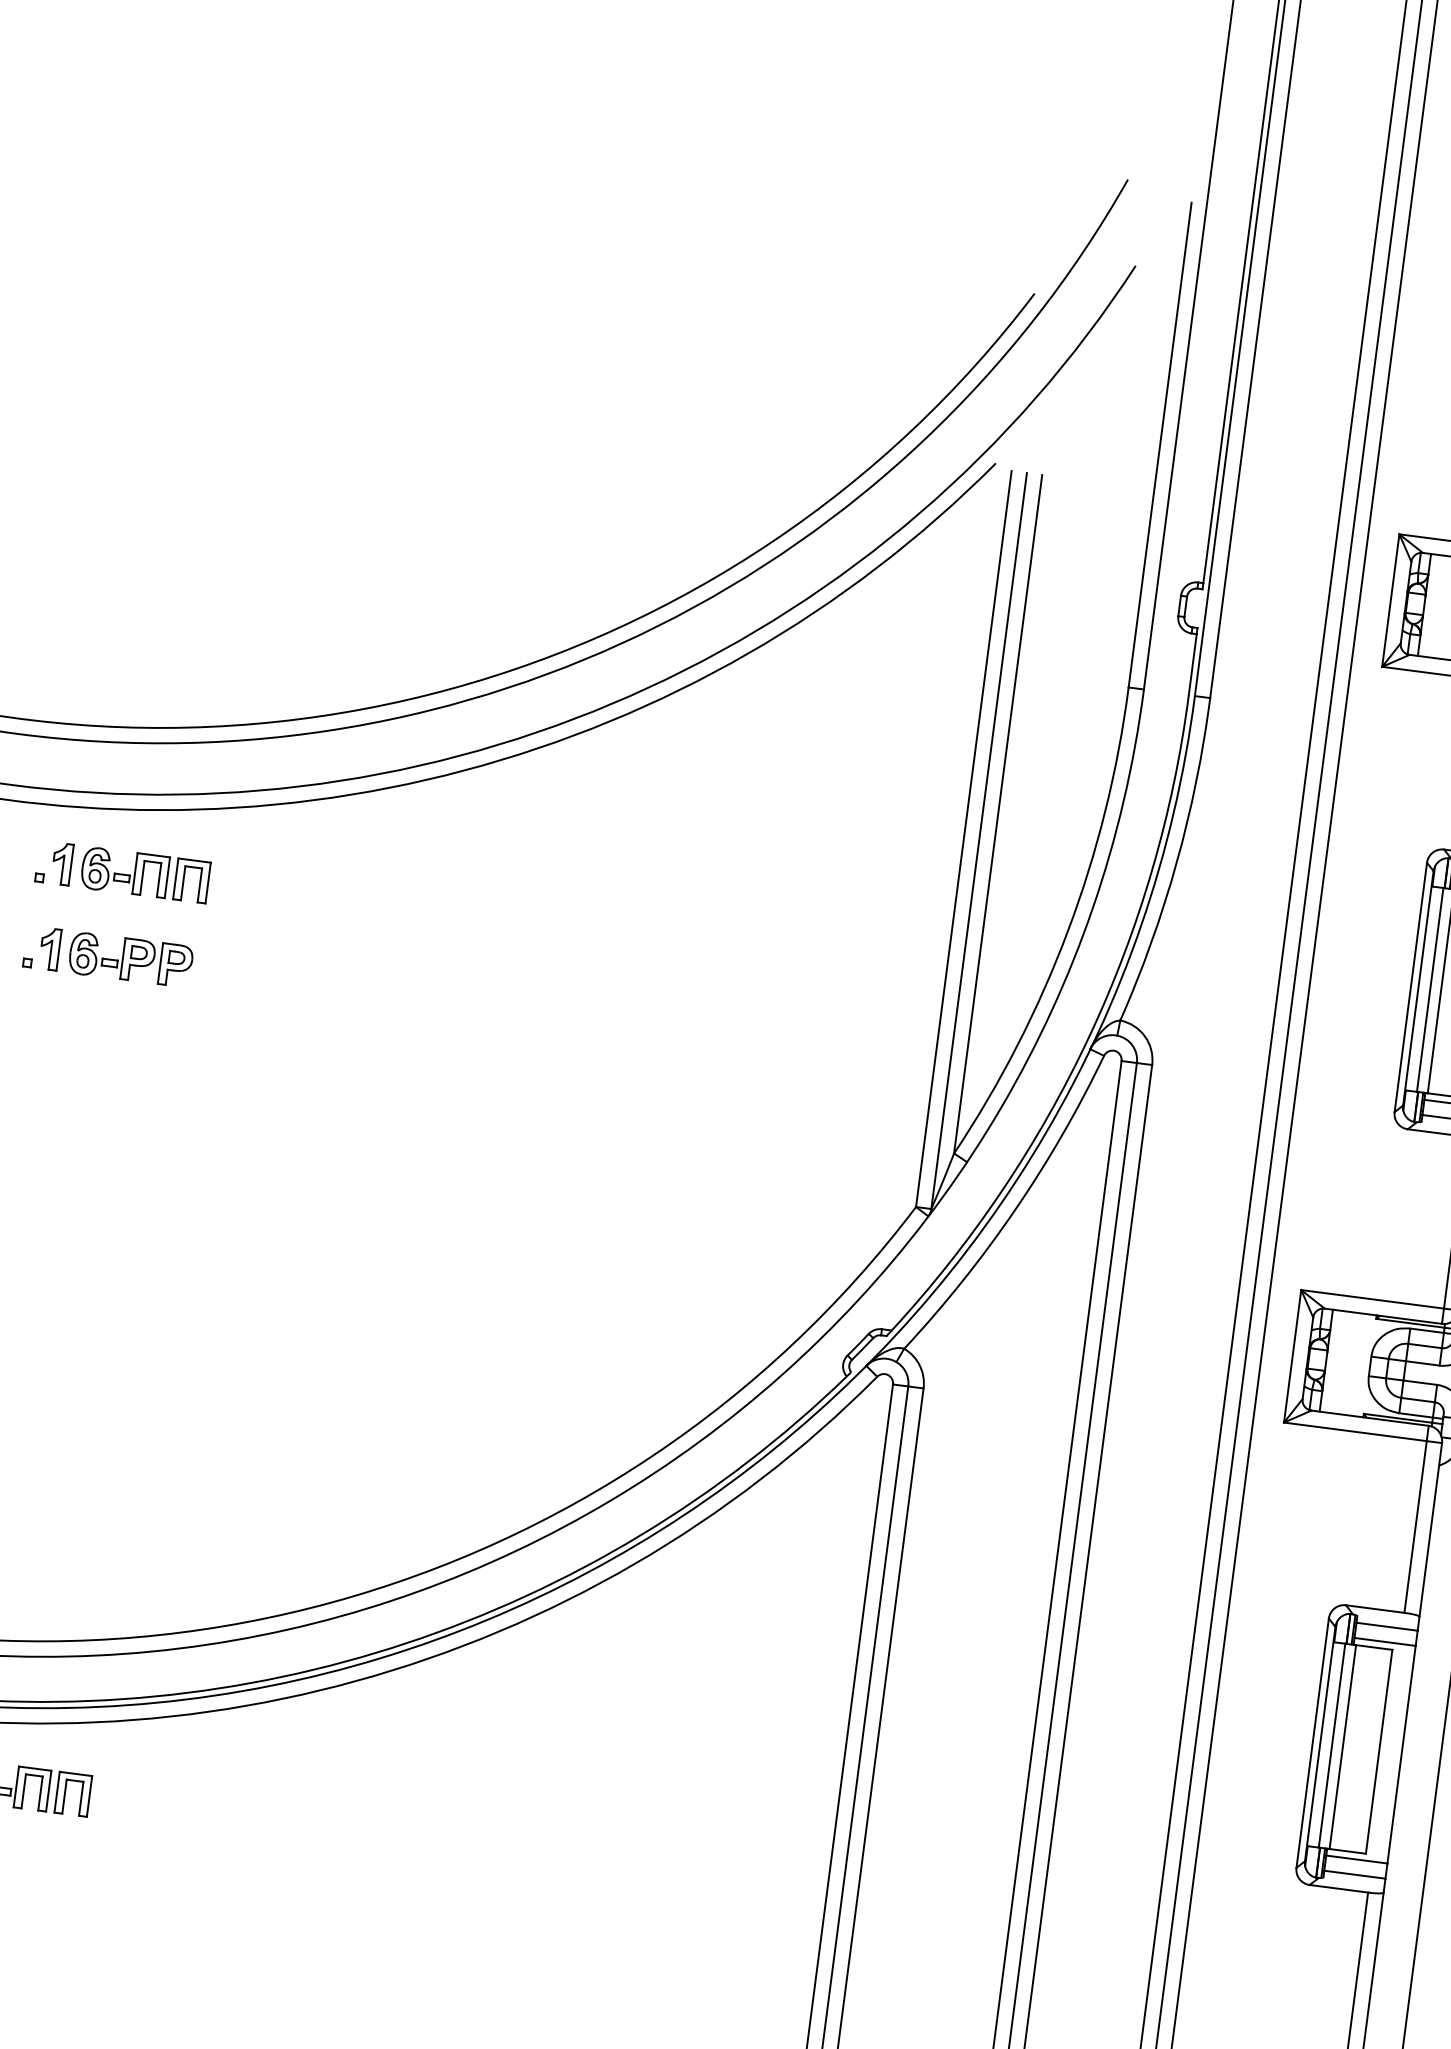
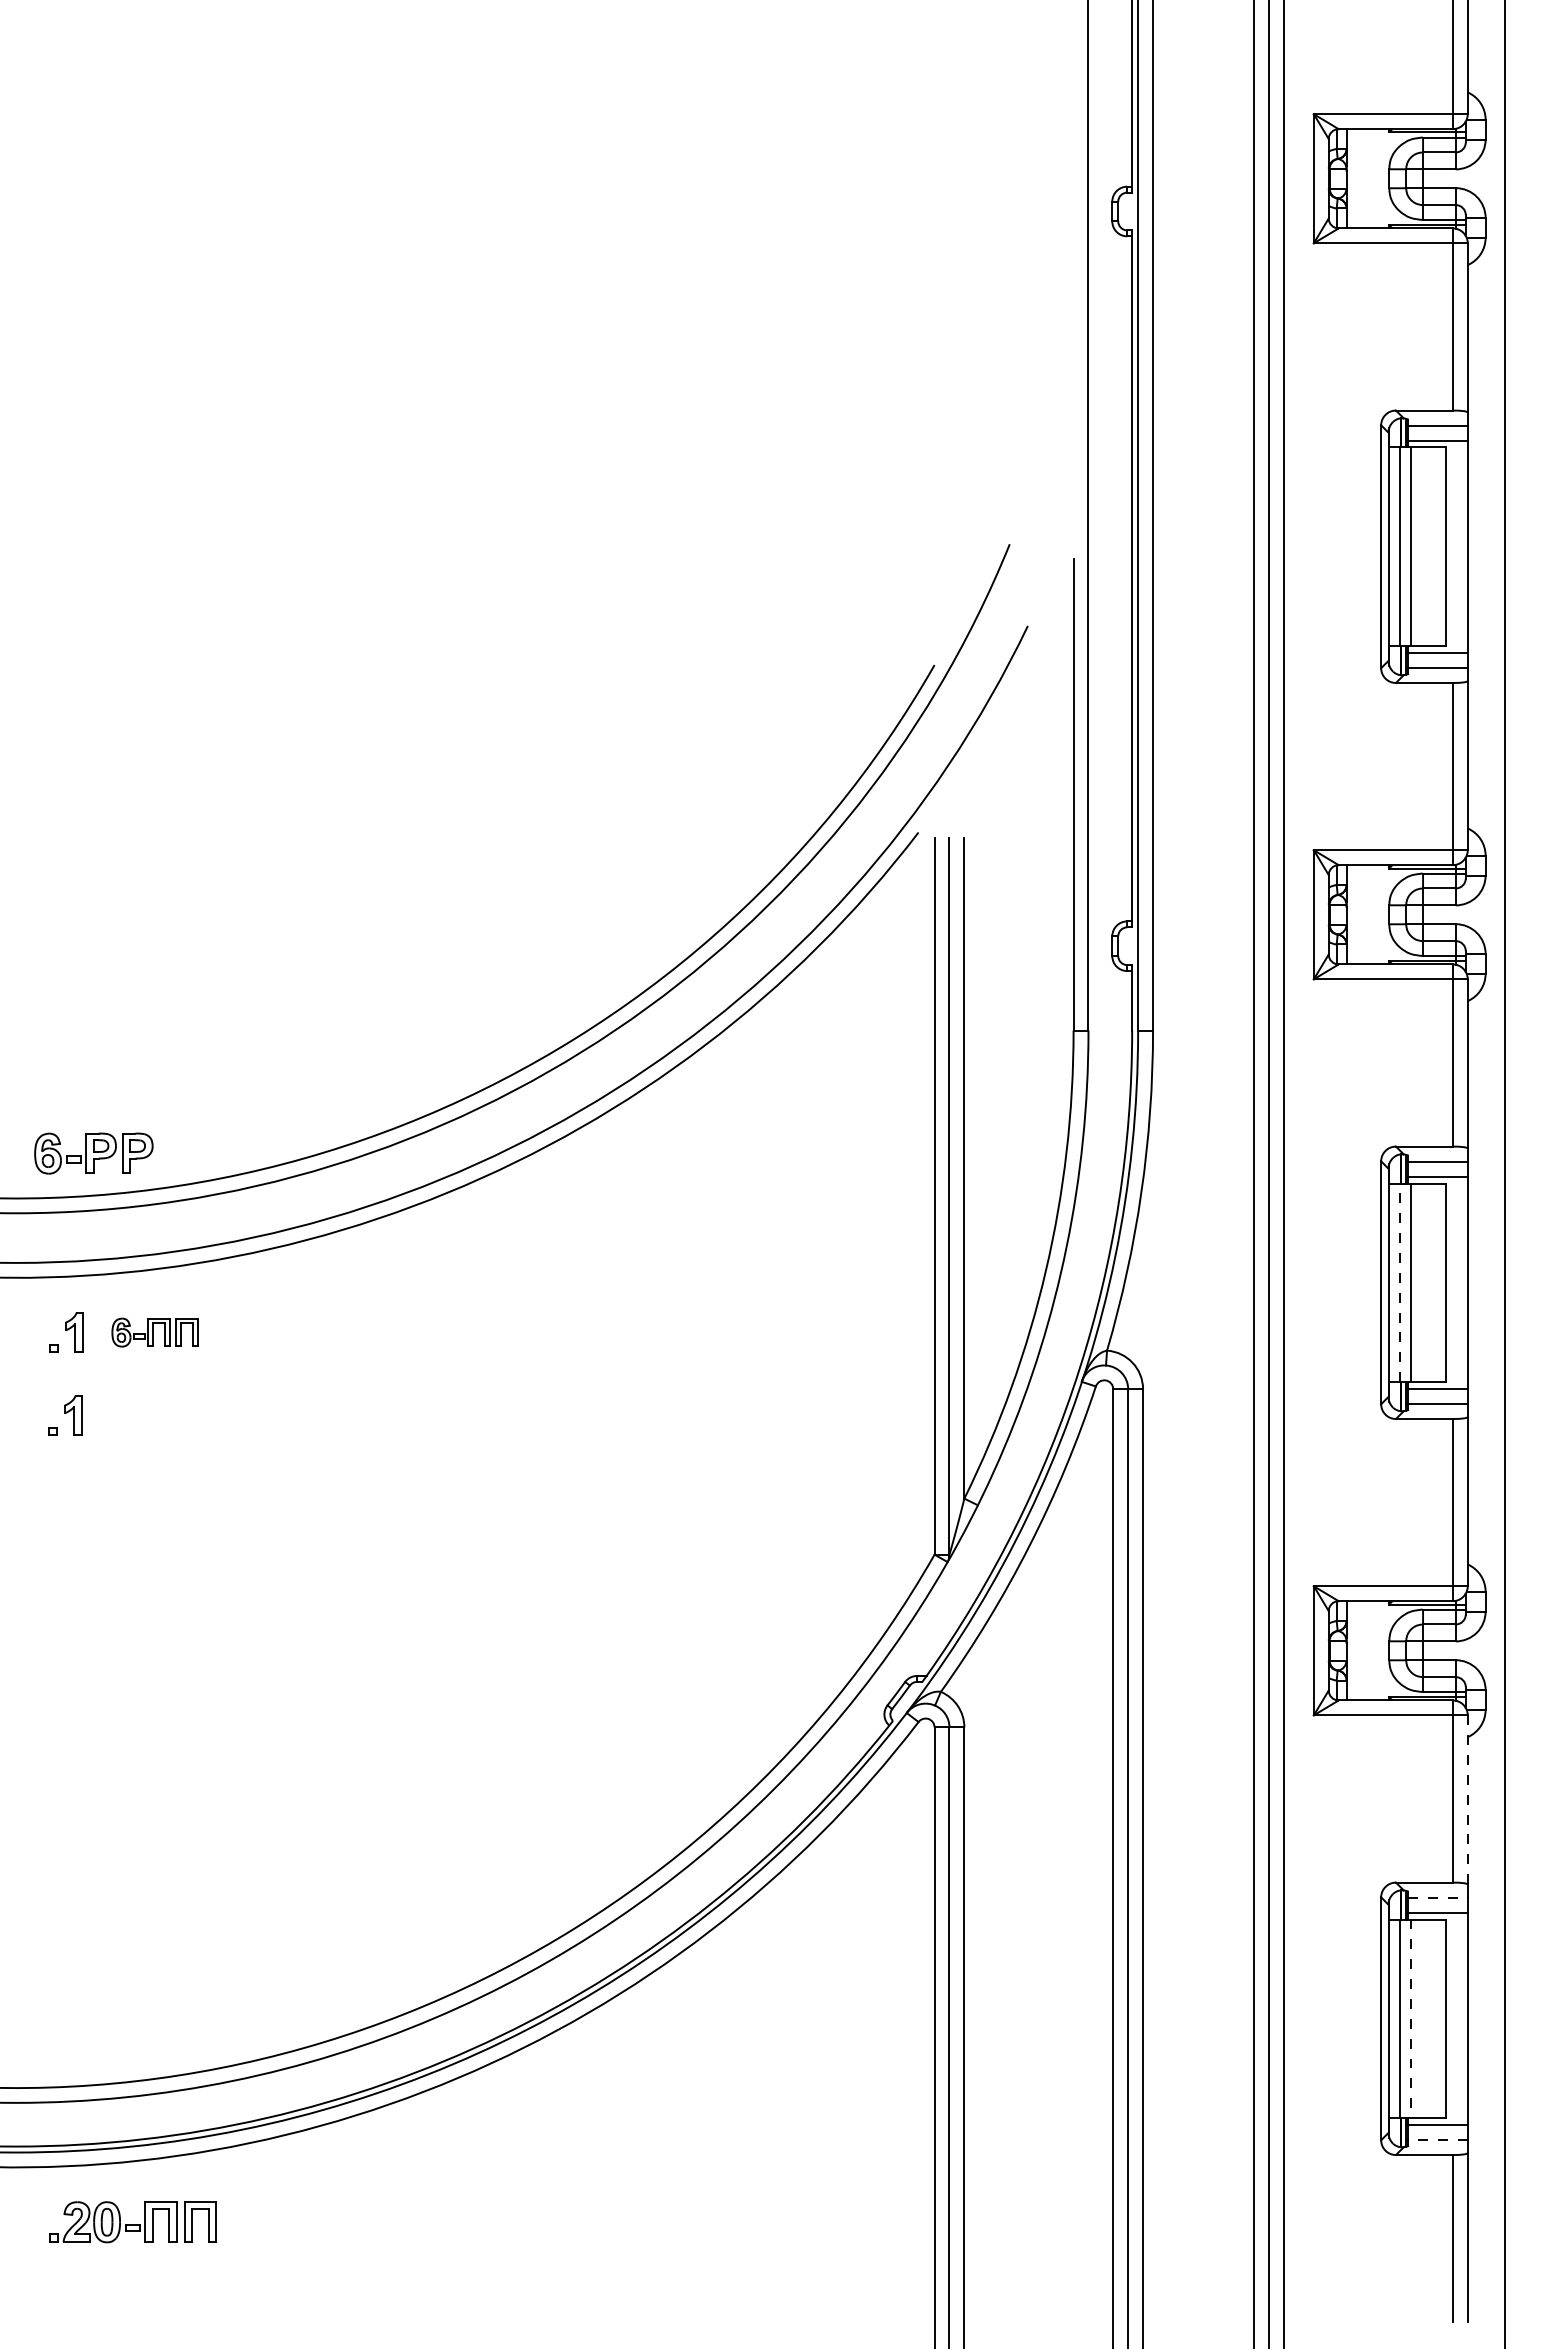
part: (144, 874) -> (154, 1332), size x0.7
part: (130, 959) -> (93, 1153), moved
line: (1430, 989) -> (1400, 1282), solid -> dashed
line: (1430, 1529) -> (1467, 1799), solid -> dashed
line: (1386, 1627) -> (1437, 1898), solid -> dashed
line: (1342, 1747) -> (1410, 2019), solid -> dashed
line: (1354, 1874) -> (1437, 2139), solid -> dashed

